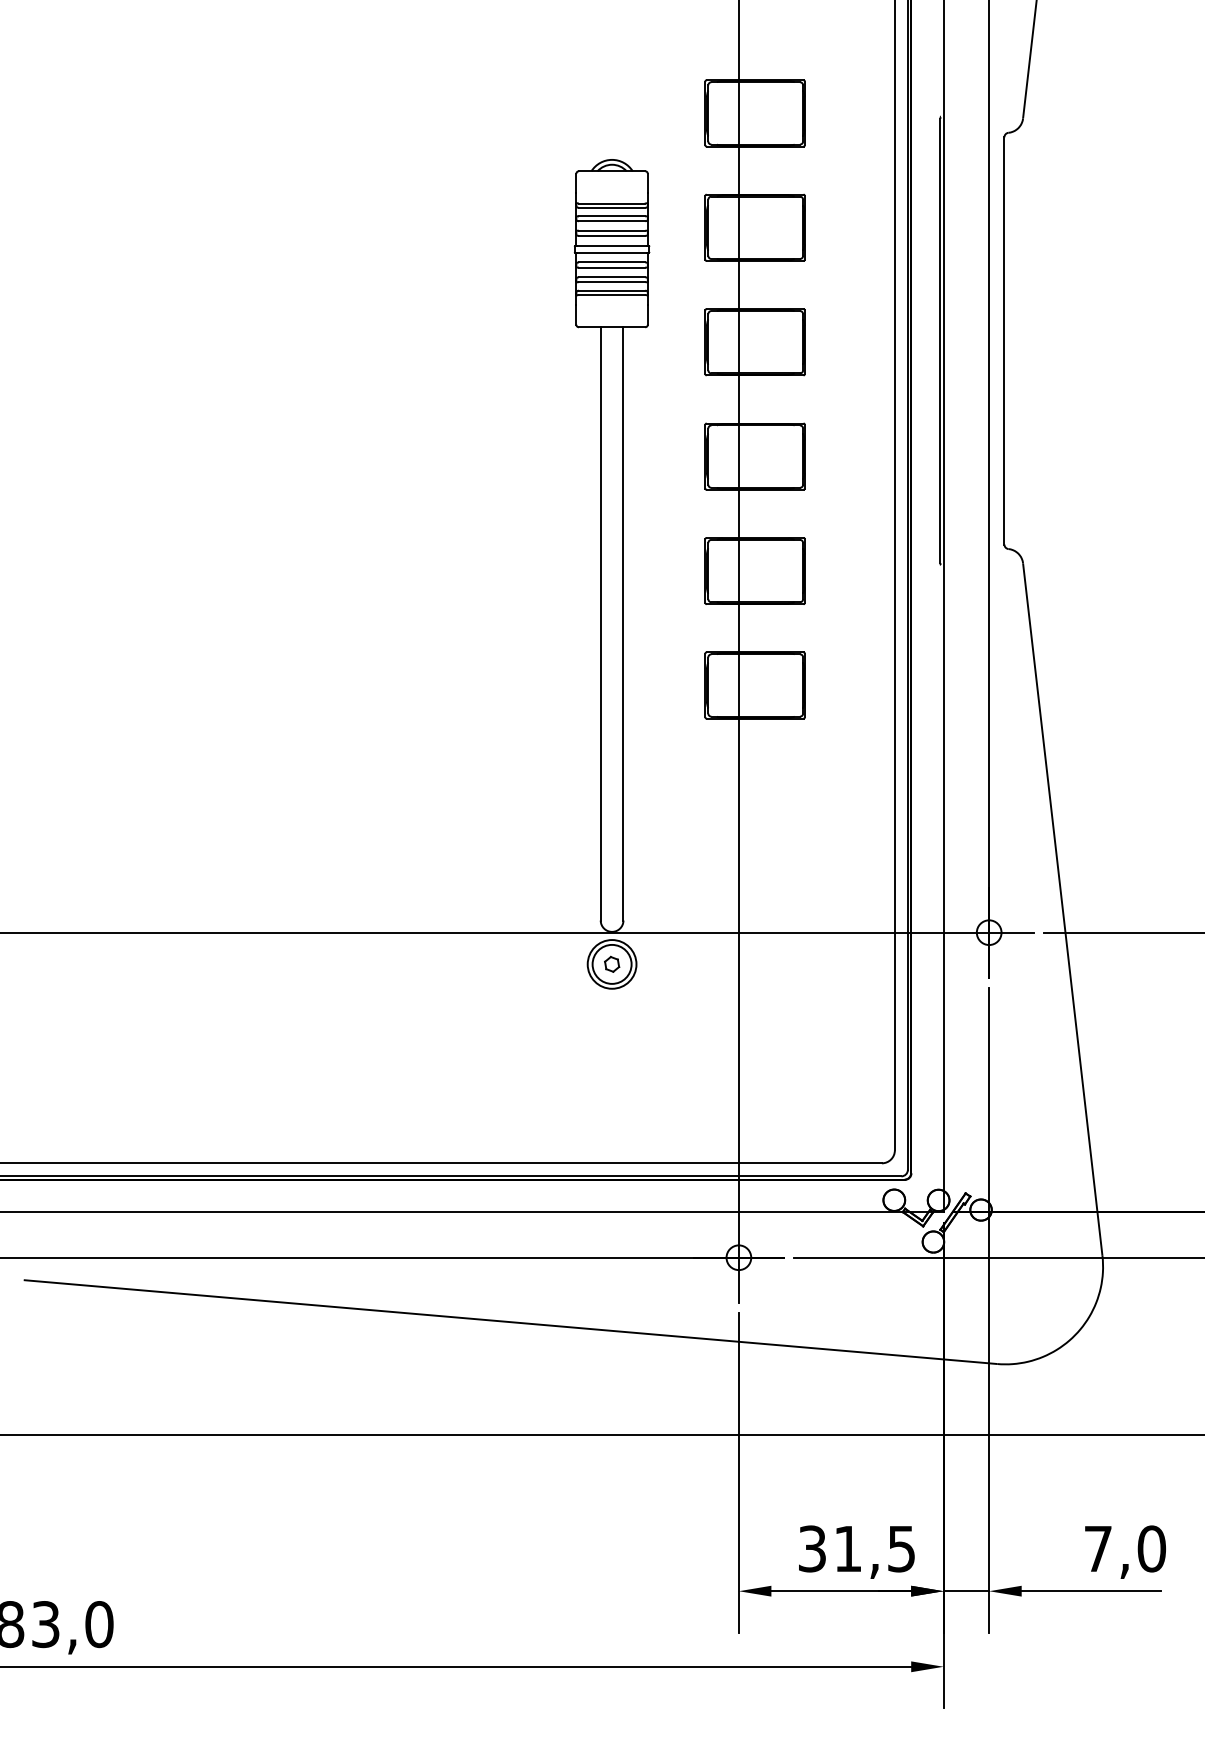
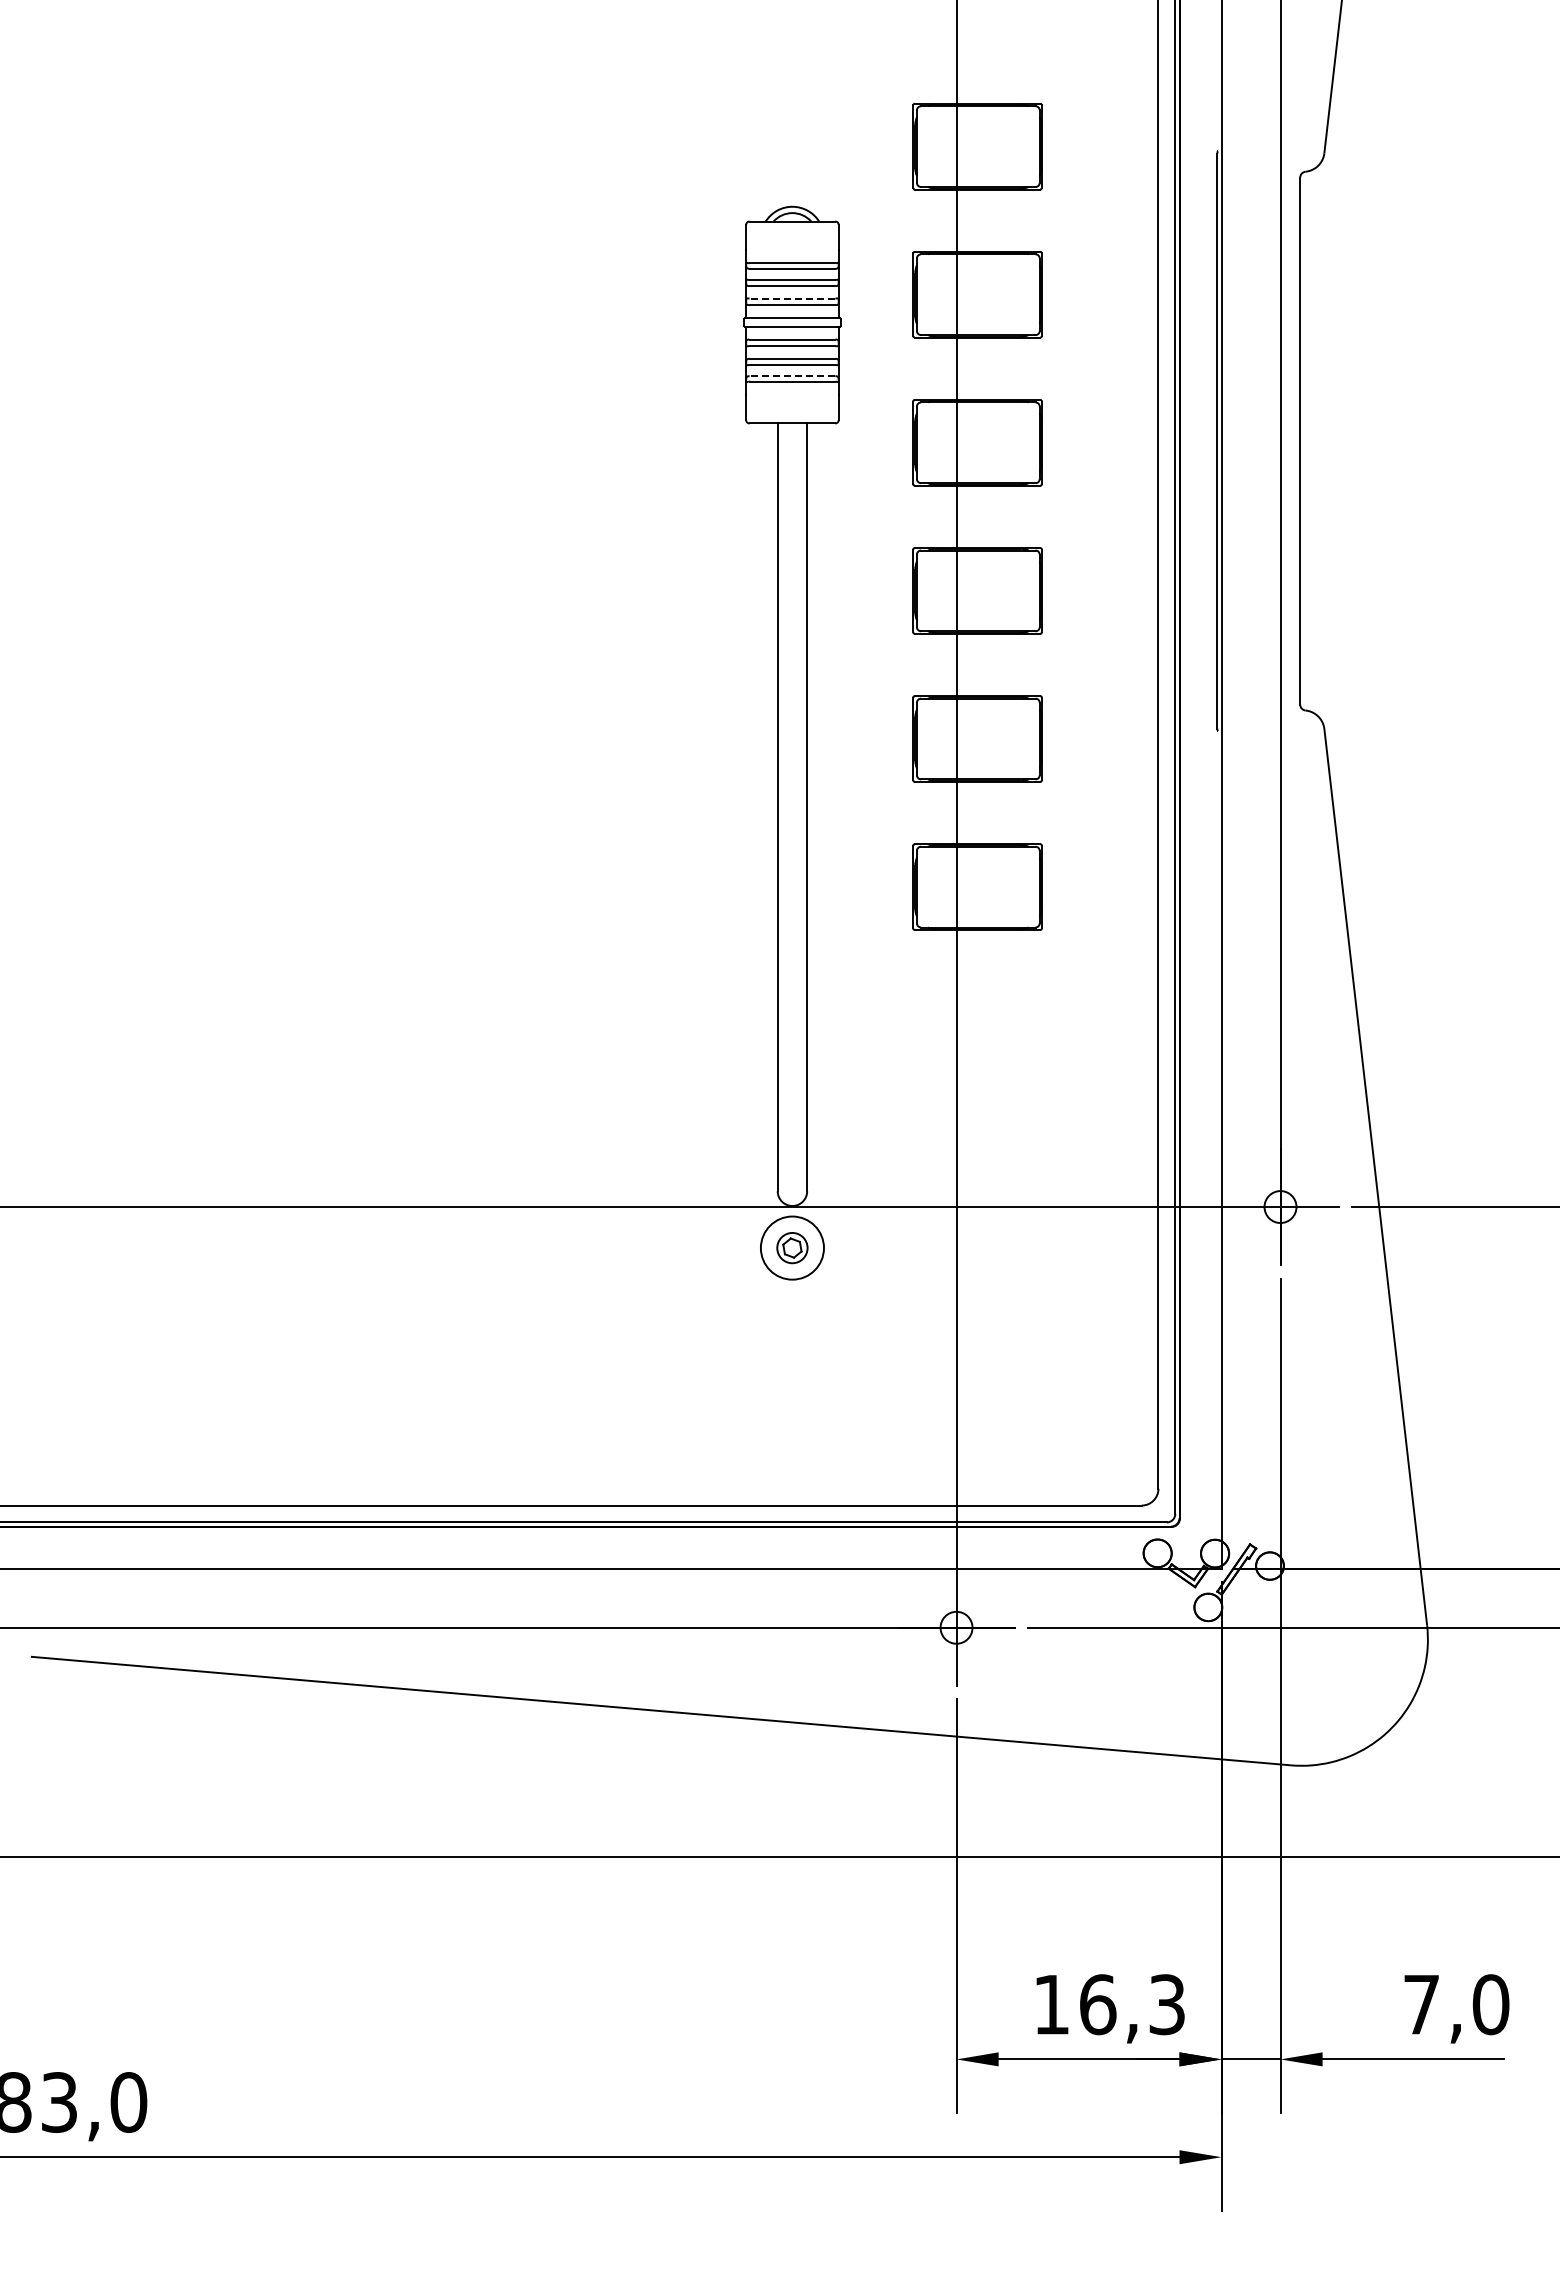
line: (612, 230) -> (792, 298), solid -> dashed
line: (612, 291) -> (792, 376), solid -> dashed
circle: (612, 963) -> (792, 1247), size x0.6
text: (857, 1548) -> (1109, 2004), 31,5 -> 16,3

